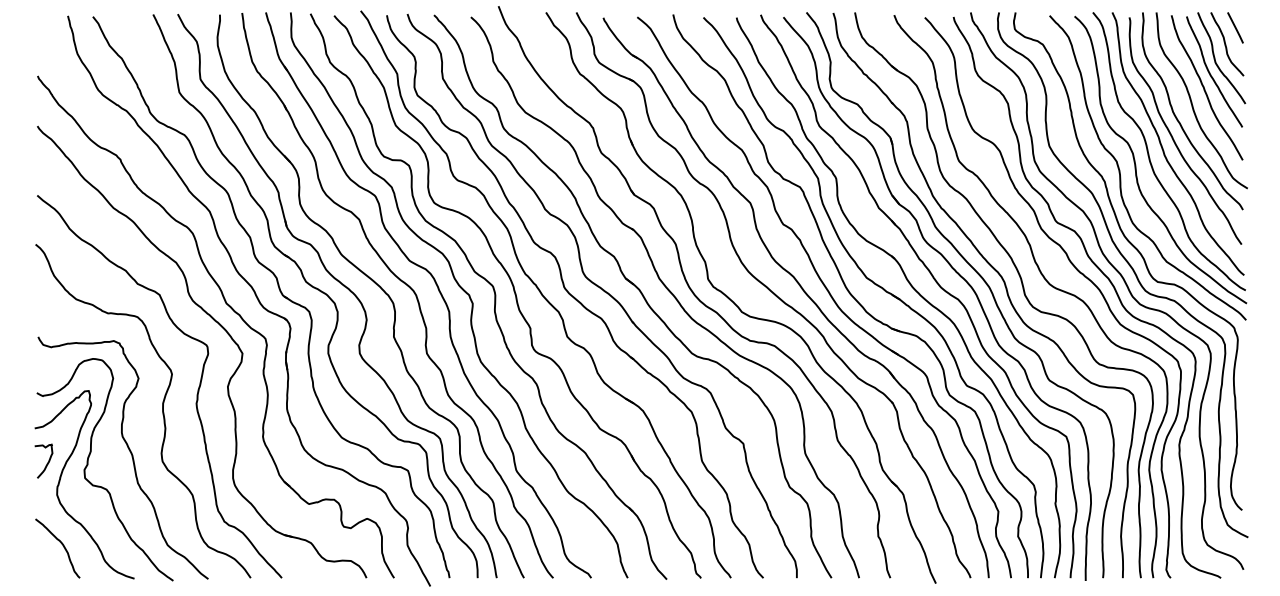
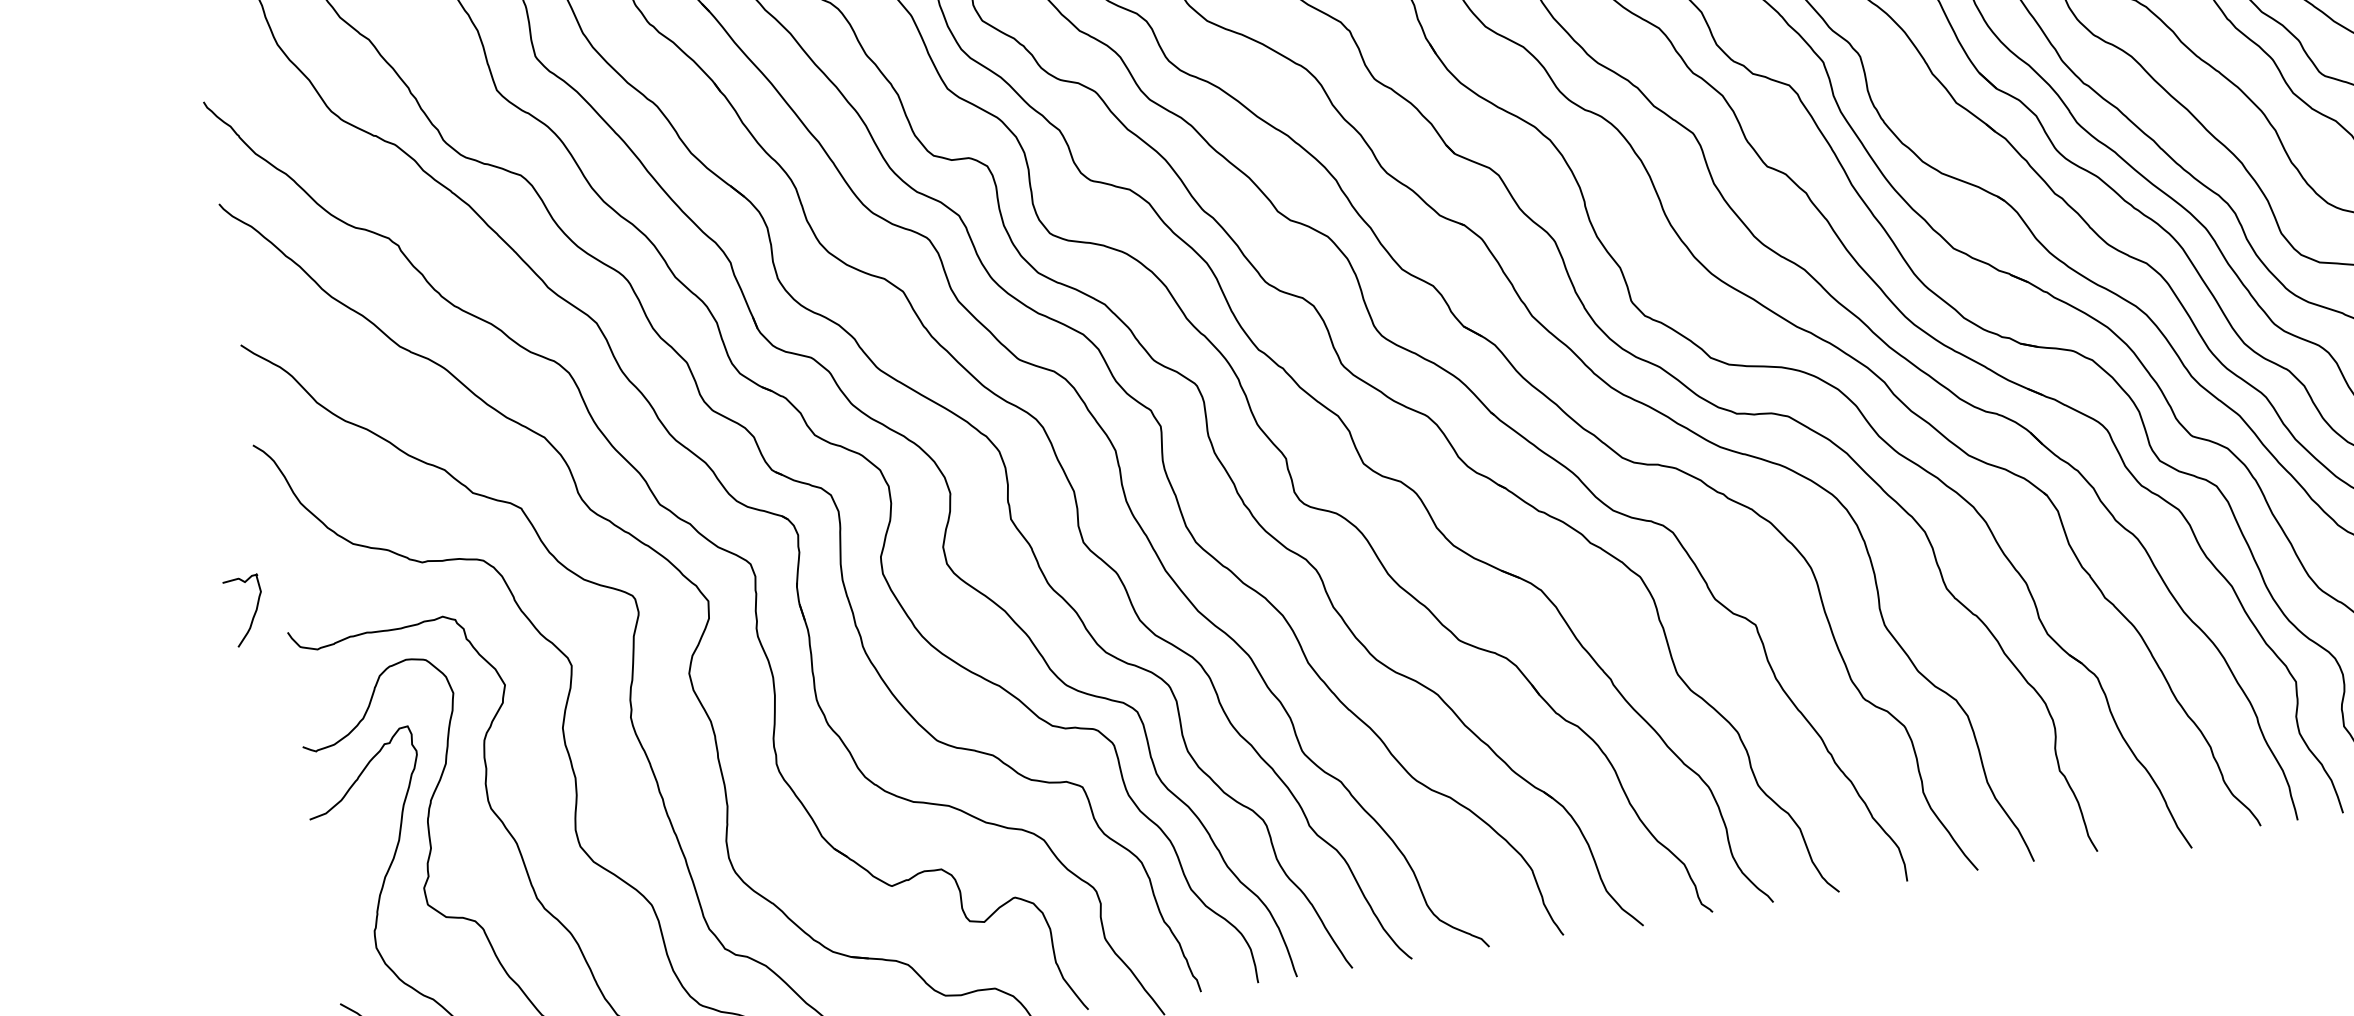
curve: (46, 463) -> (252, 614), moved

